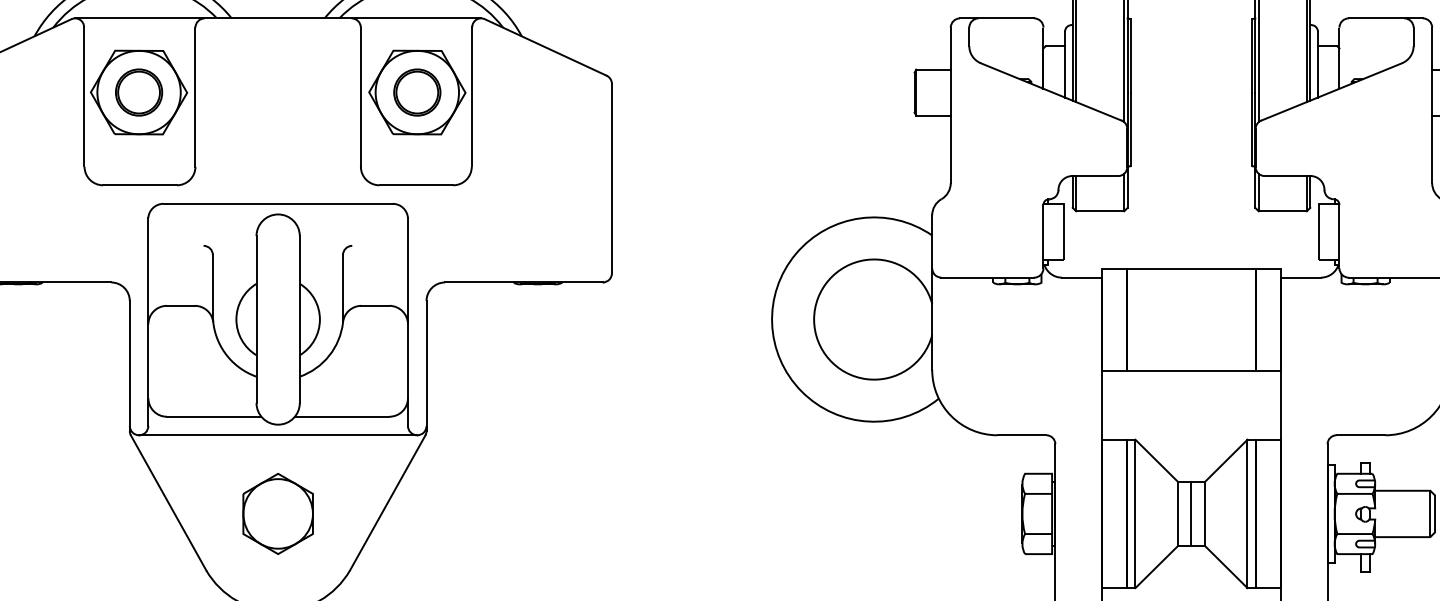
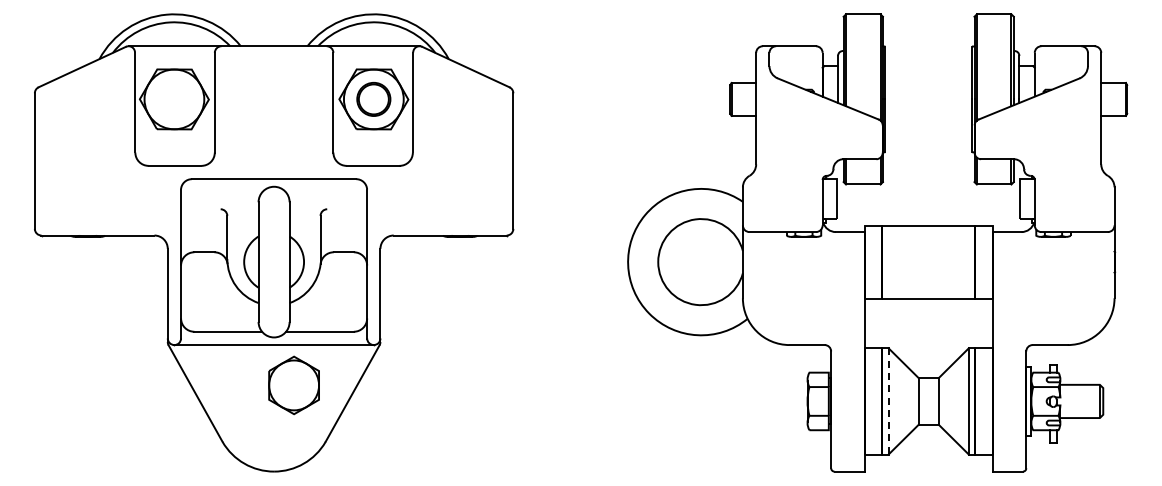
part: (139, 91) -> (174, 98), removed
part: (277, 514) -> (293, 385), moved
line: (1135, 514) -> (888, 401), solid -> dashed
line: (1191, 514) -> (928, 401), removed

